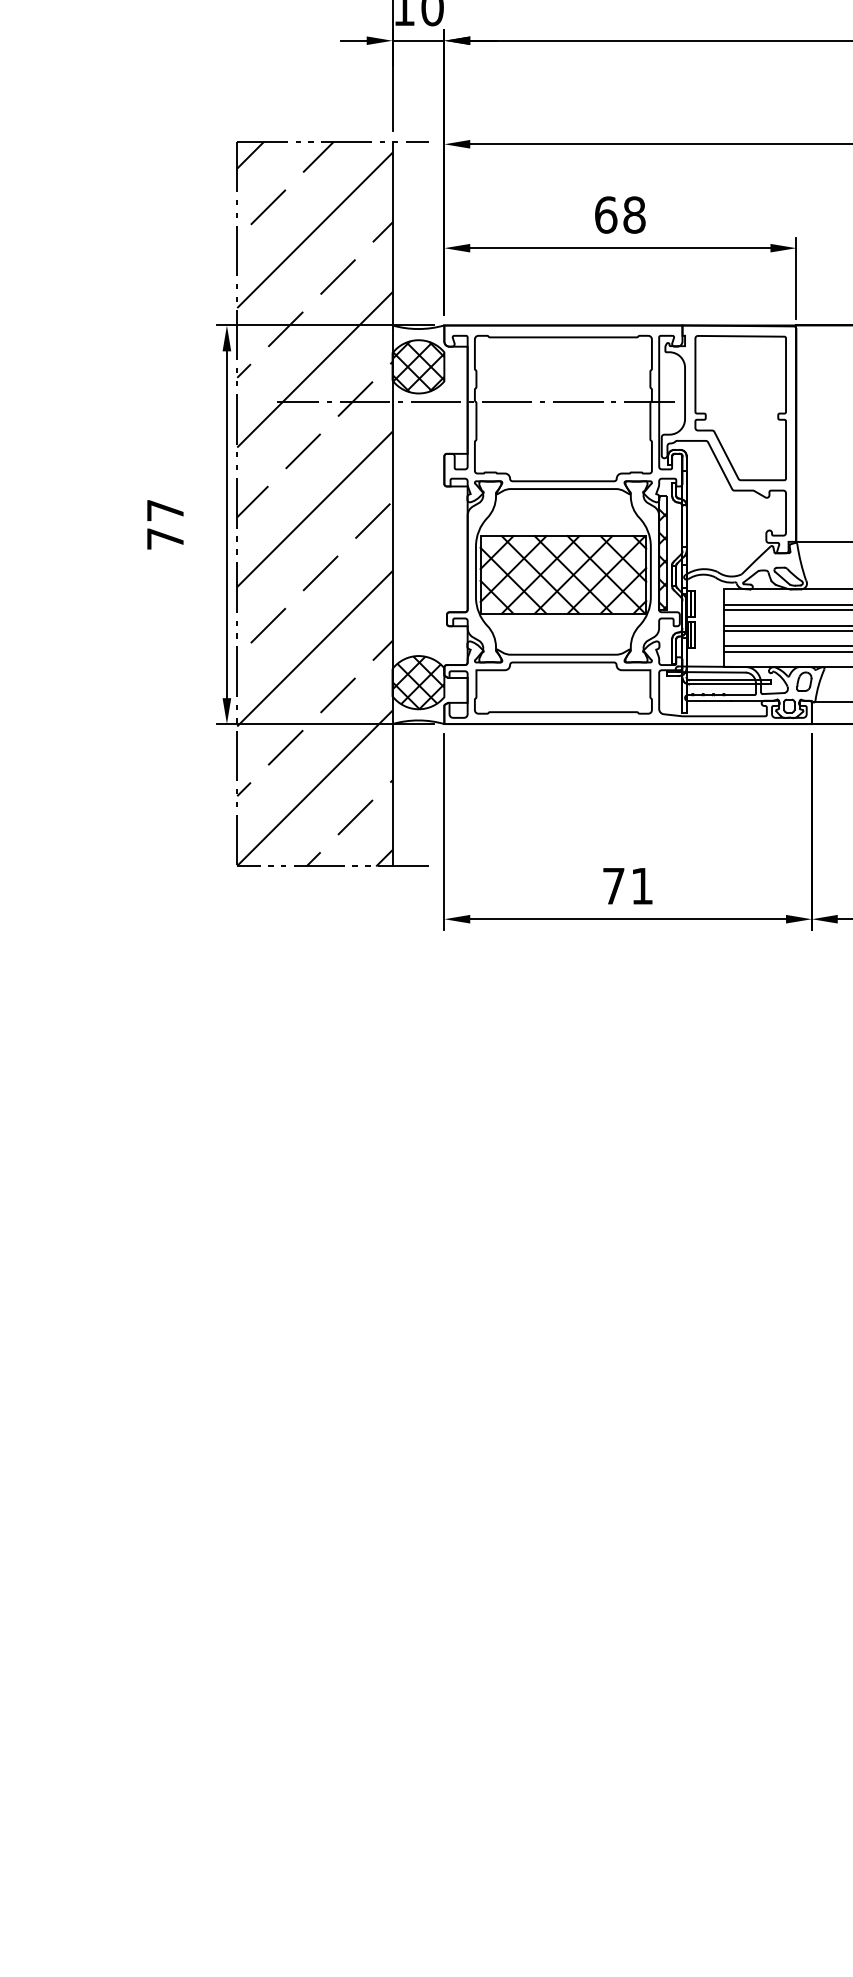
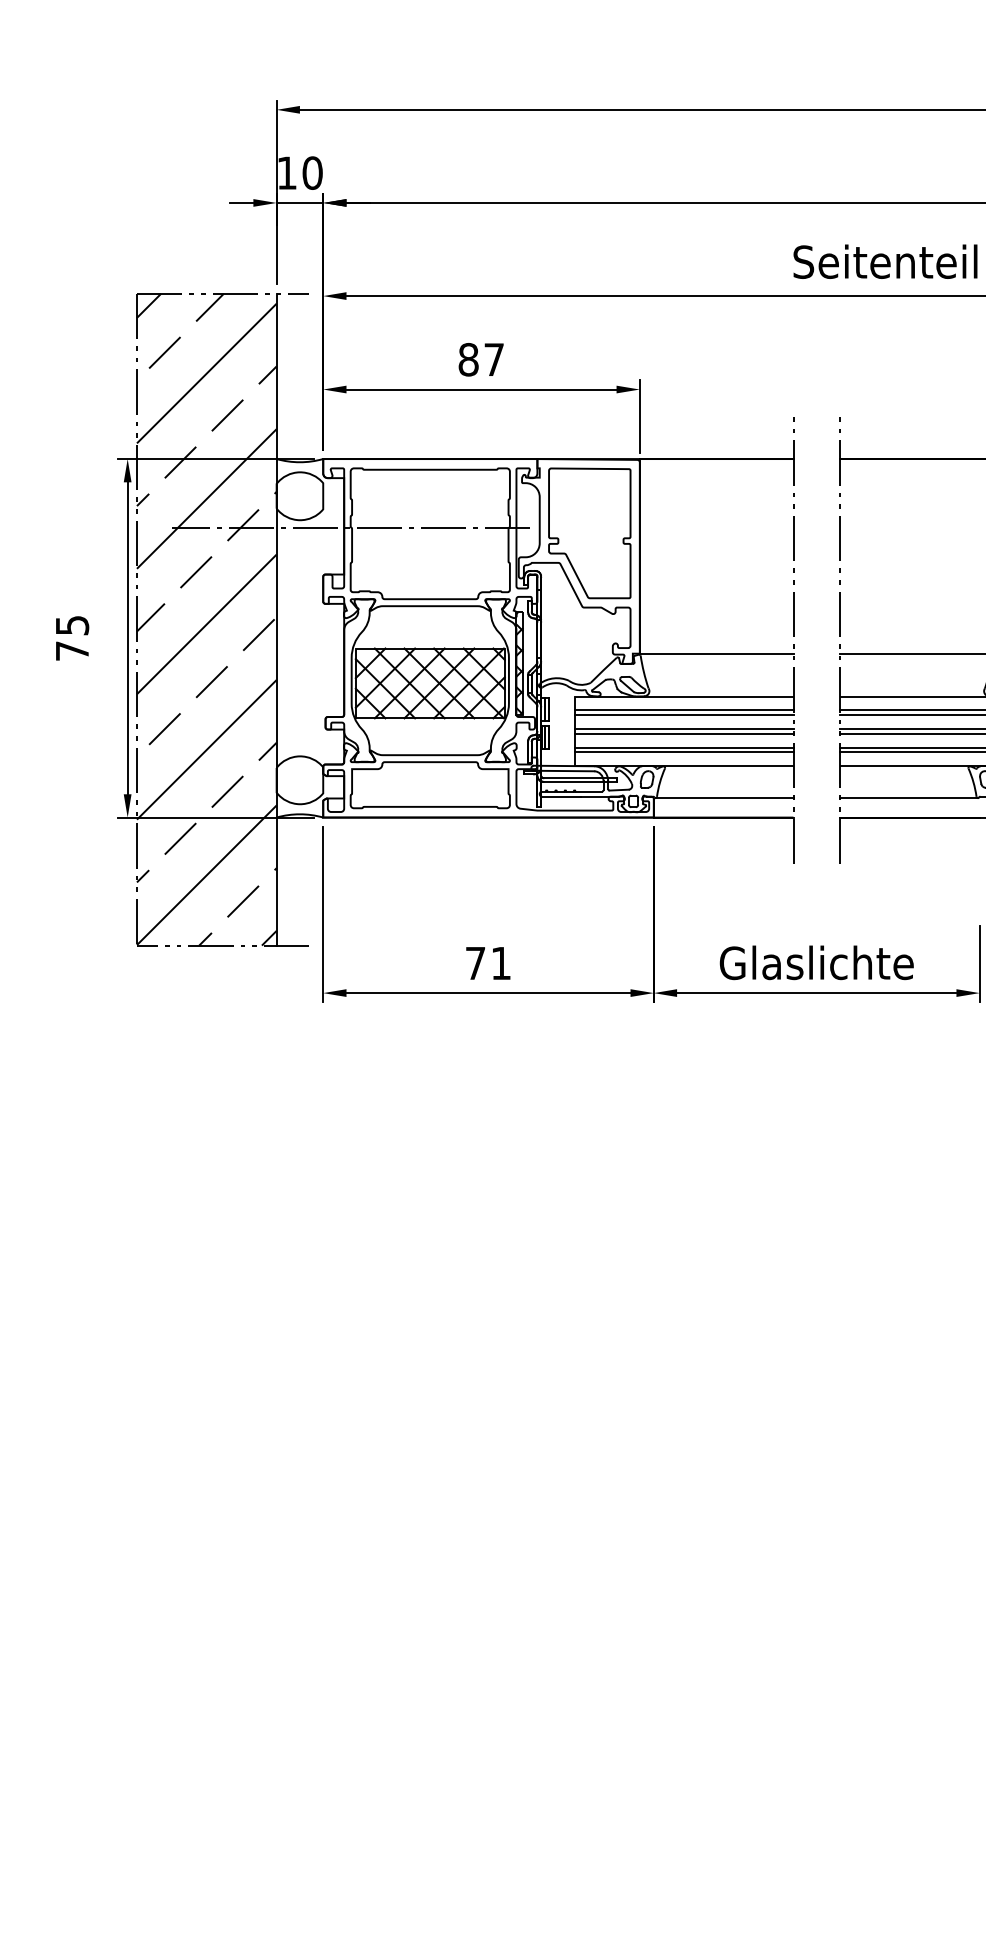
text: (620, 214) -> (481, 359), 68 -> 87
hatch: (417, 367) -> (299, 496), removed
text: (165, 510) -> (72, 625), 77 -> 75
hatch: (417, 682) -> (299, 780), removed

